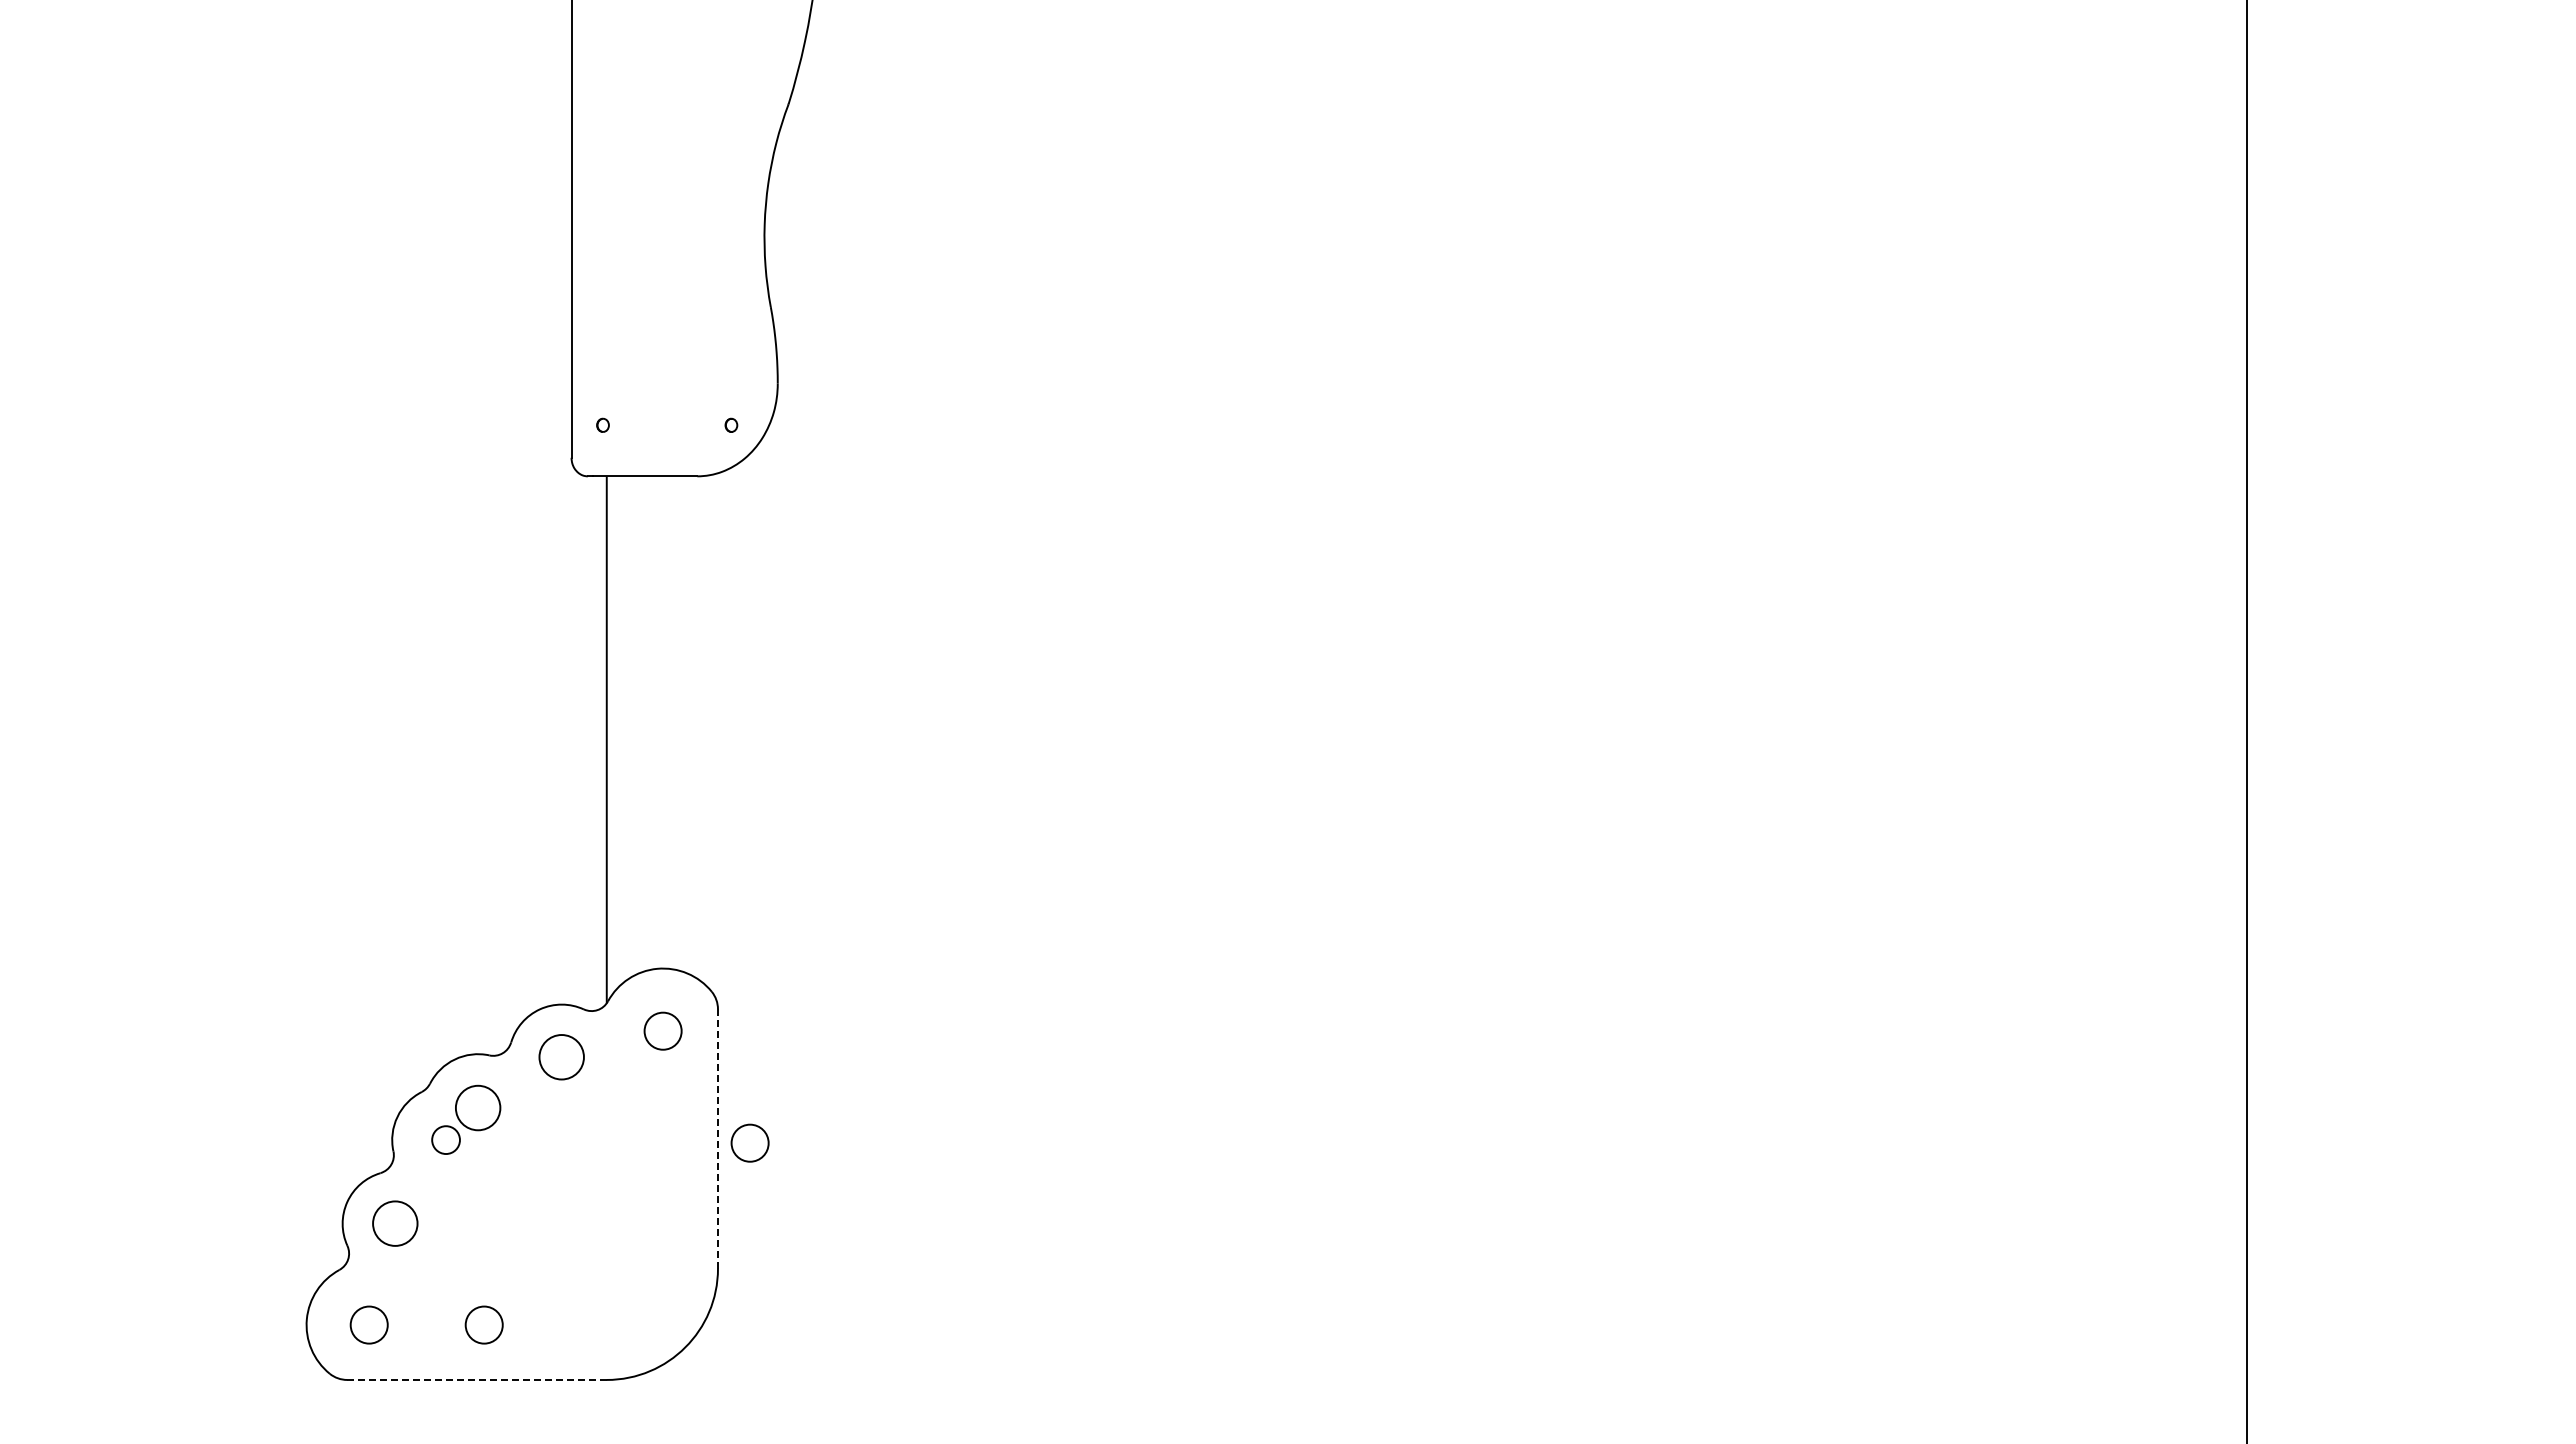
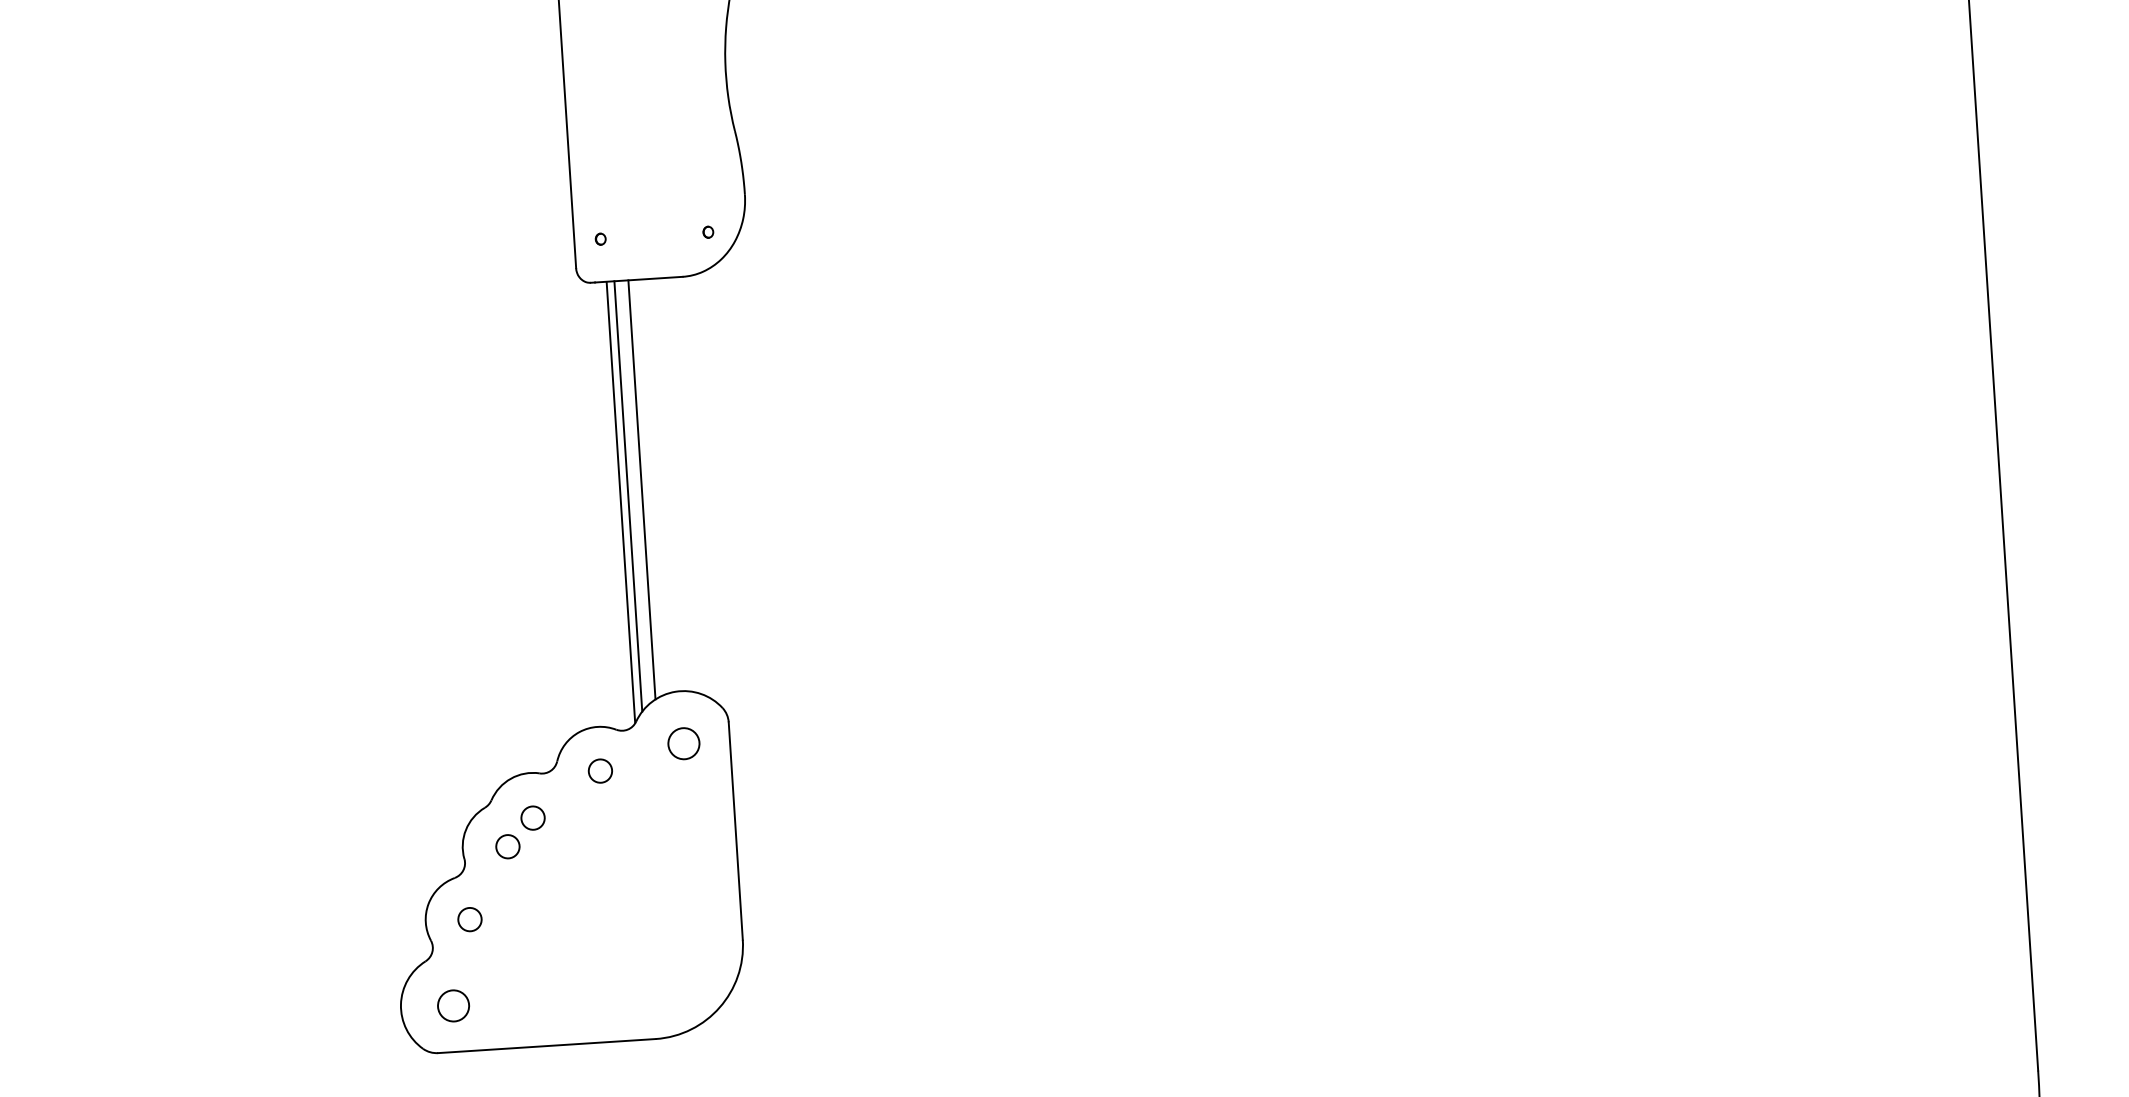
line: (632, 726) -> (641, 490), added
line: (616, 732) -> (628, 495), added
circle: (561, 1057) -> (600, 771), size x0.62
circle: (478, 1107) -> (533, 817), size x0.62
line: (717, 1139) -> (735, 831), dashed -> solid
circle: (749, 1142) -> (762, 832), removed
circle: (395, 1223) -> (470, 919), size x0.62
circle: (483, 1324) -> (549, 999), removed
line: (477, 1379) -> (547, 1045), dashed -> solid

